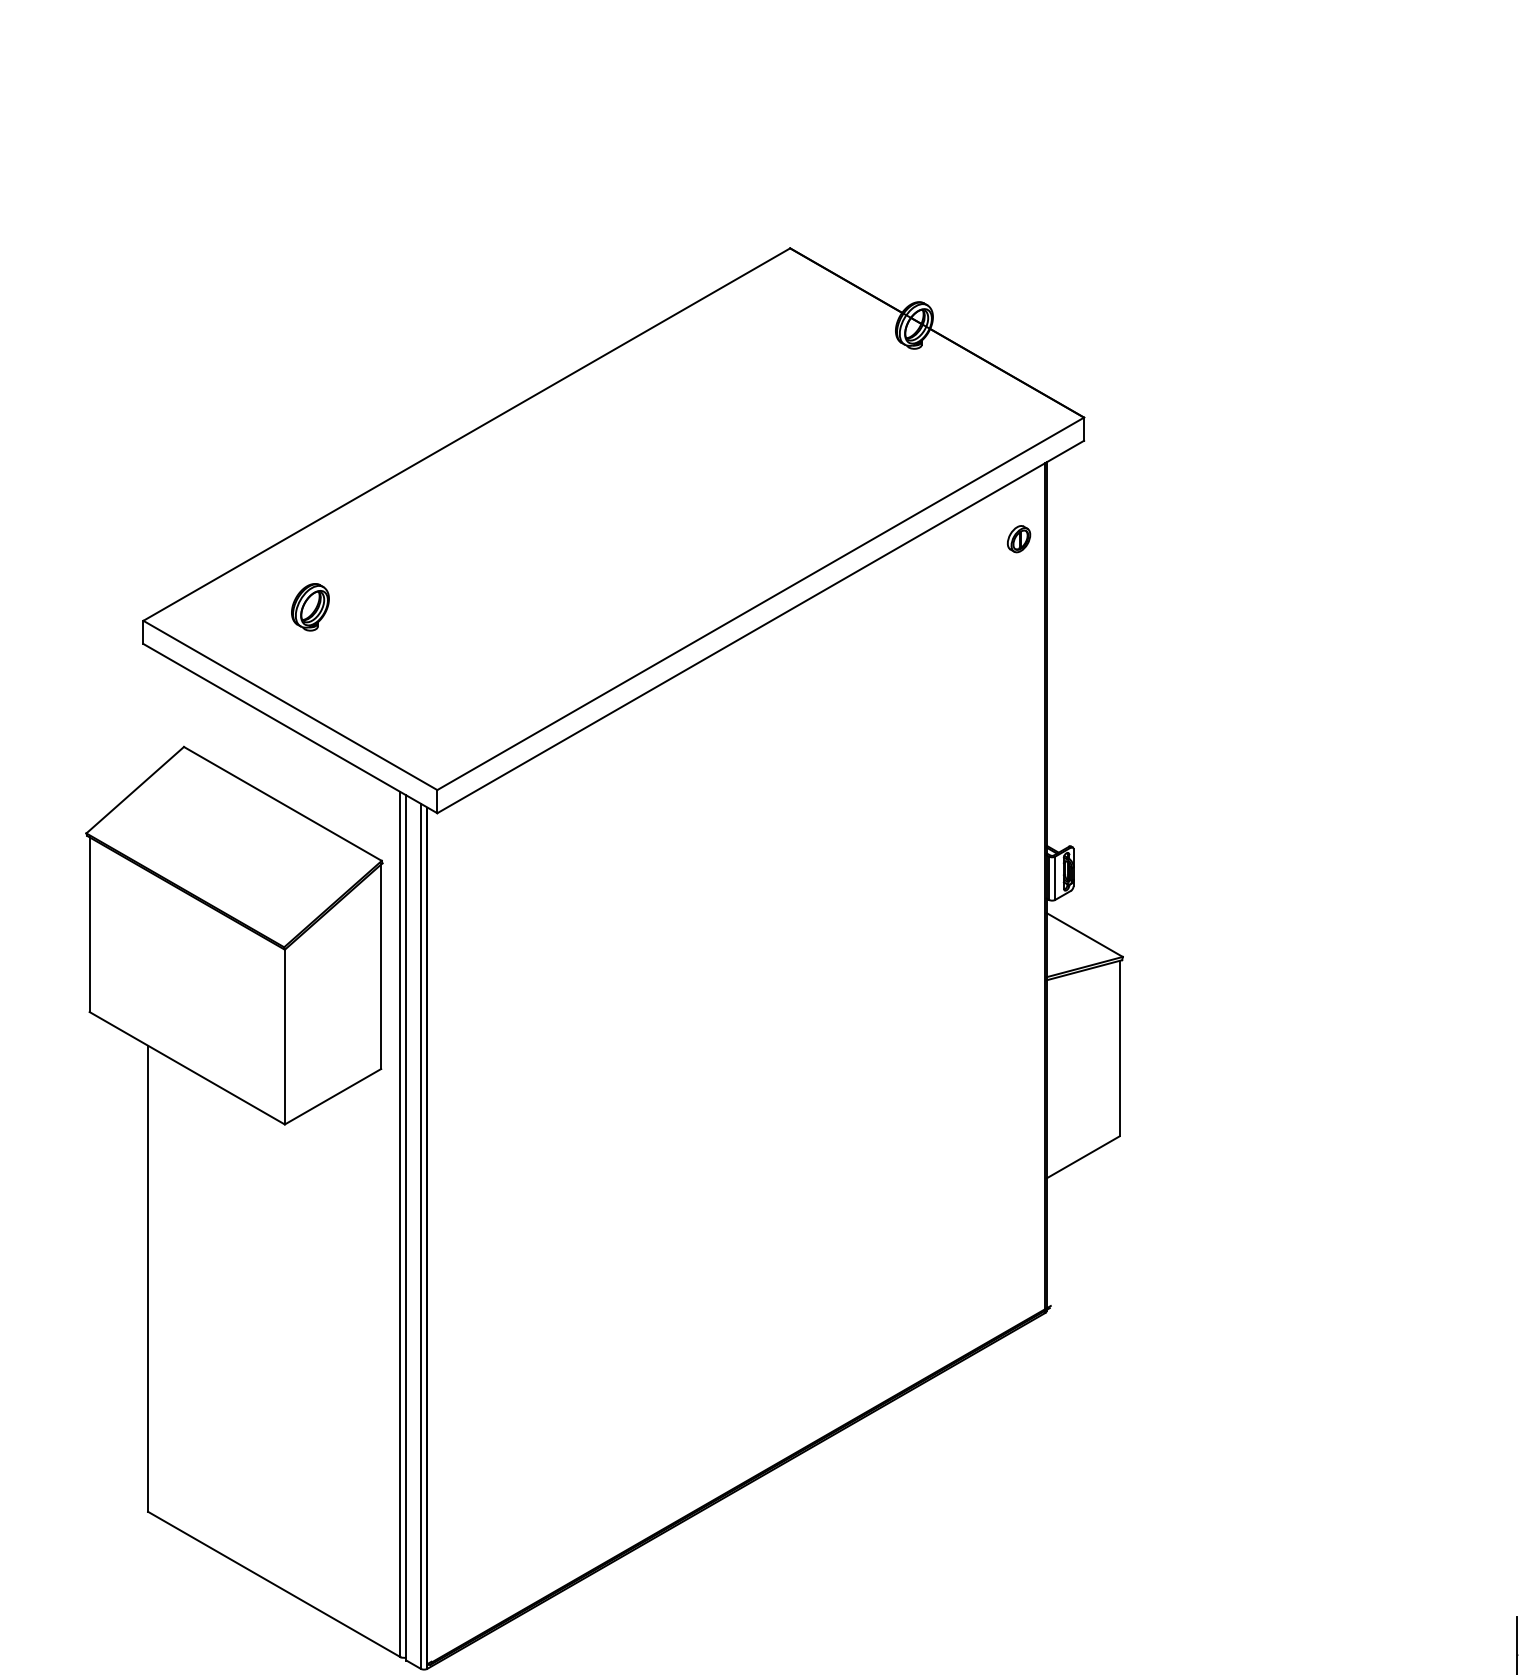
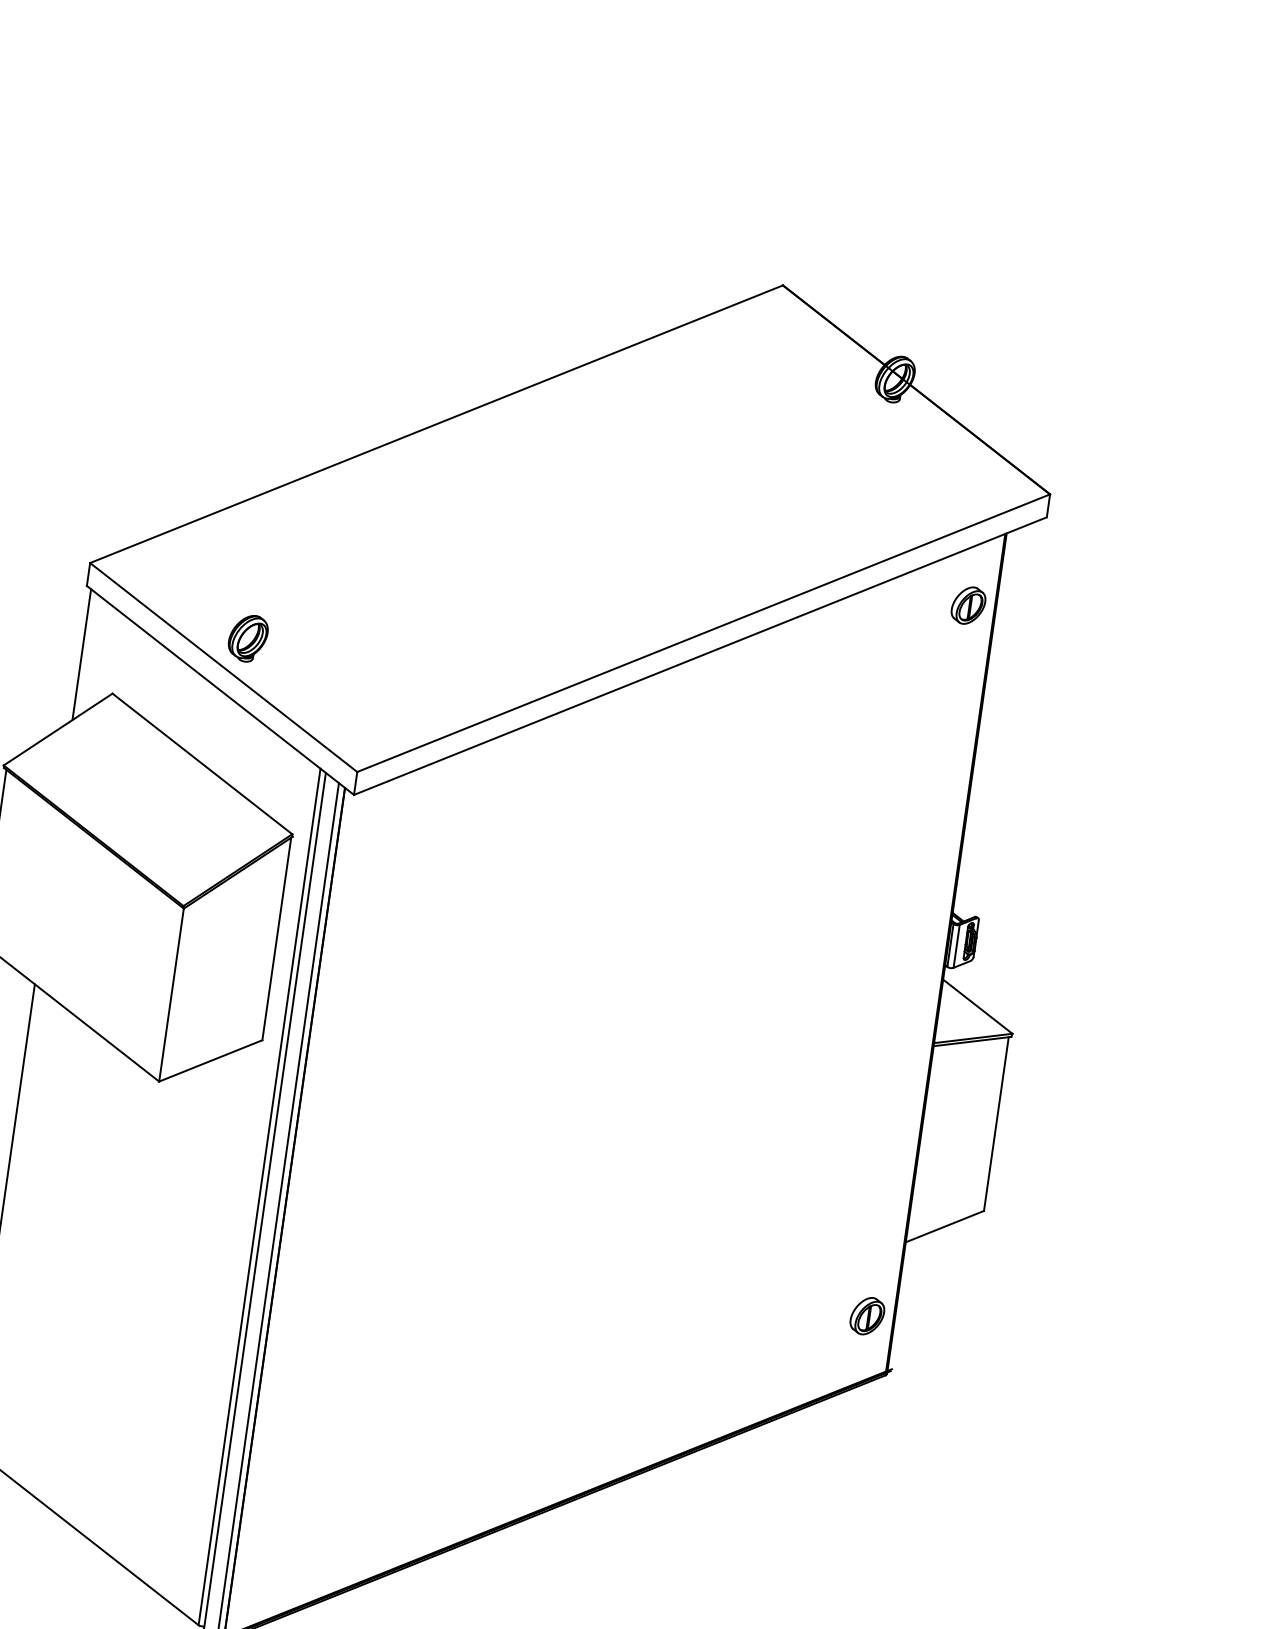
part: (1018, 538) -> (968, 604), size x1.43
part: (310, 607) -> (248, 638), moved
line: (148, 712) -> (82, 654), added
part: (1018, 1256) -> (866, 1315), added

